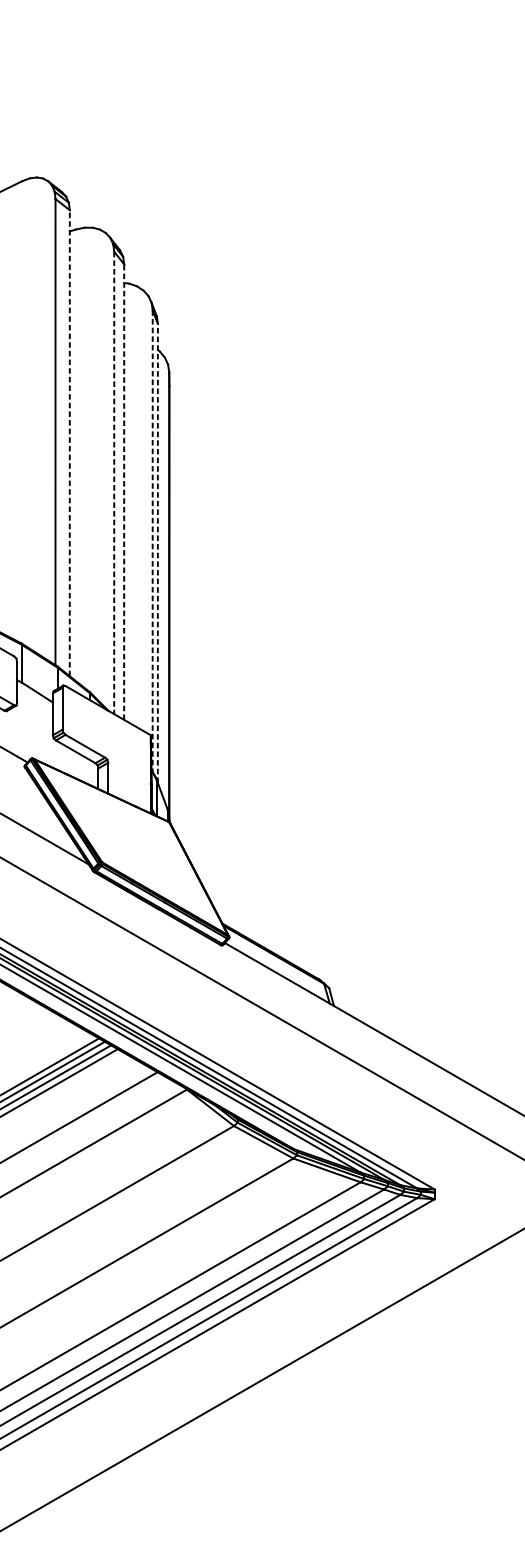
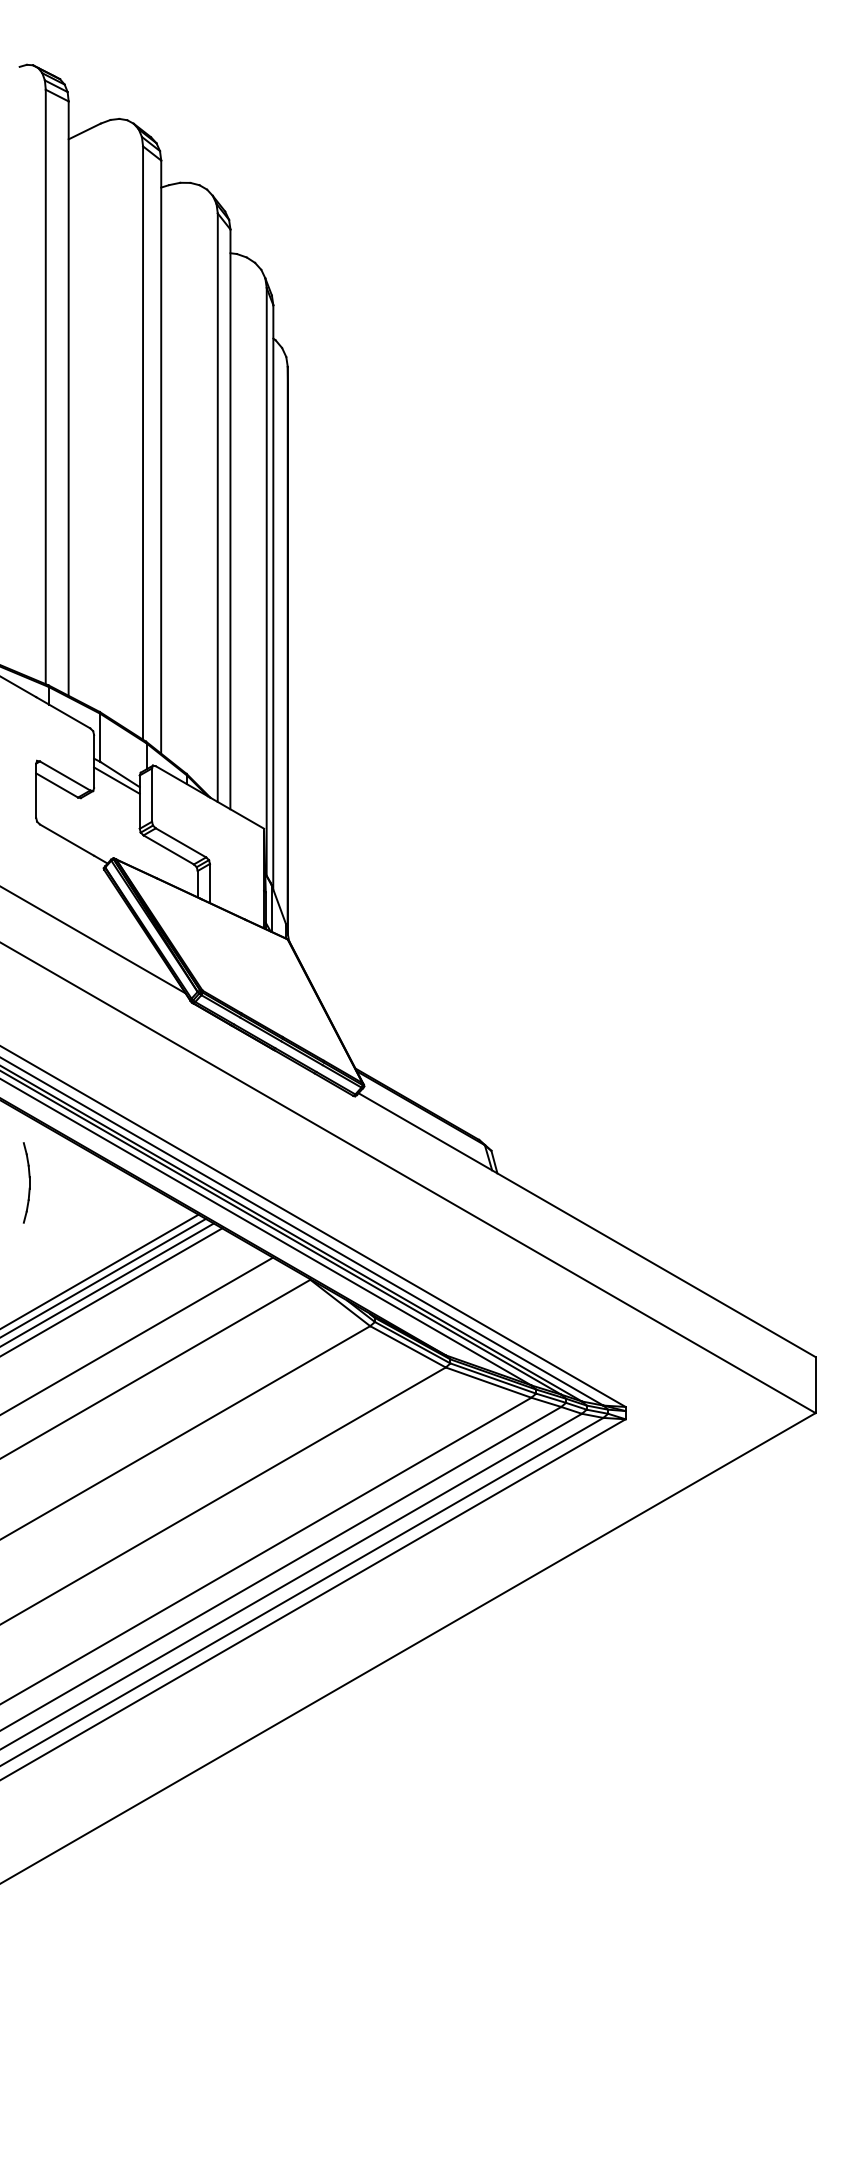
line: (70, 443) -> (161, 457), dashed -> solid
line: (114, 483) -> (217, 508), dashed -> solid
line: (124, 492) -> (230, 519), dashed -> solid
line: (152, 540) -> (266, 581), dashed -> solid
line: (158, 552) -> (273, 596), dashed -> solid
line: (34, 697) -> (116, 780), added

